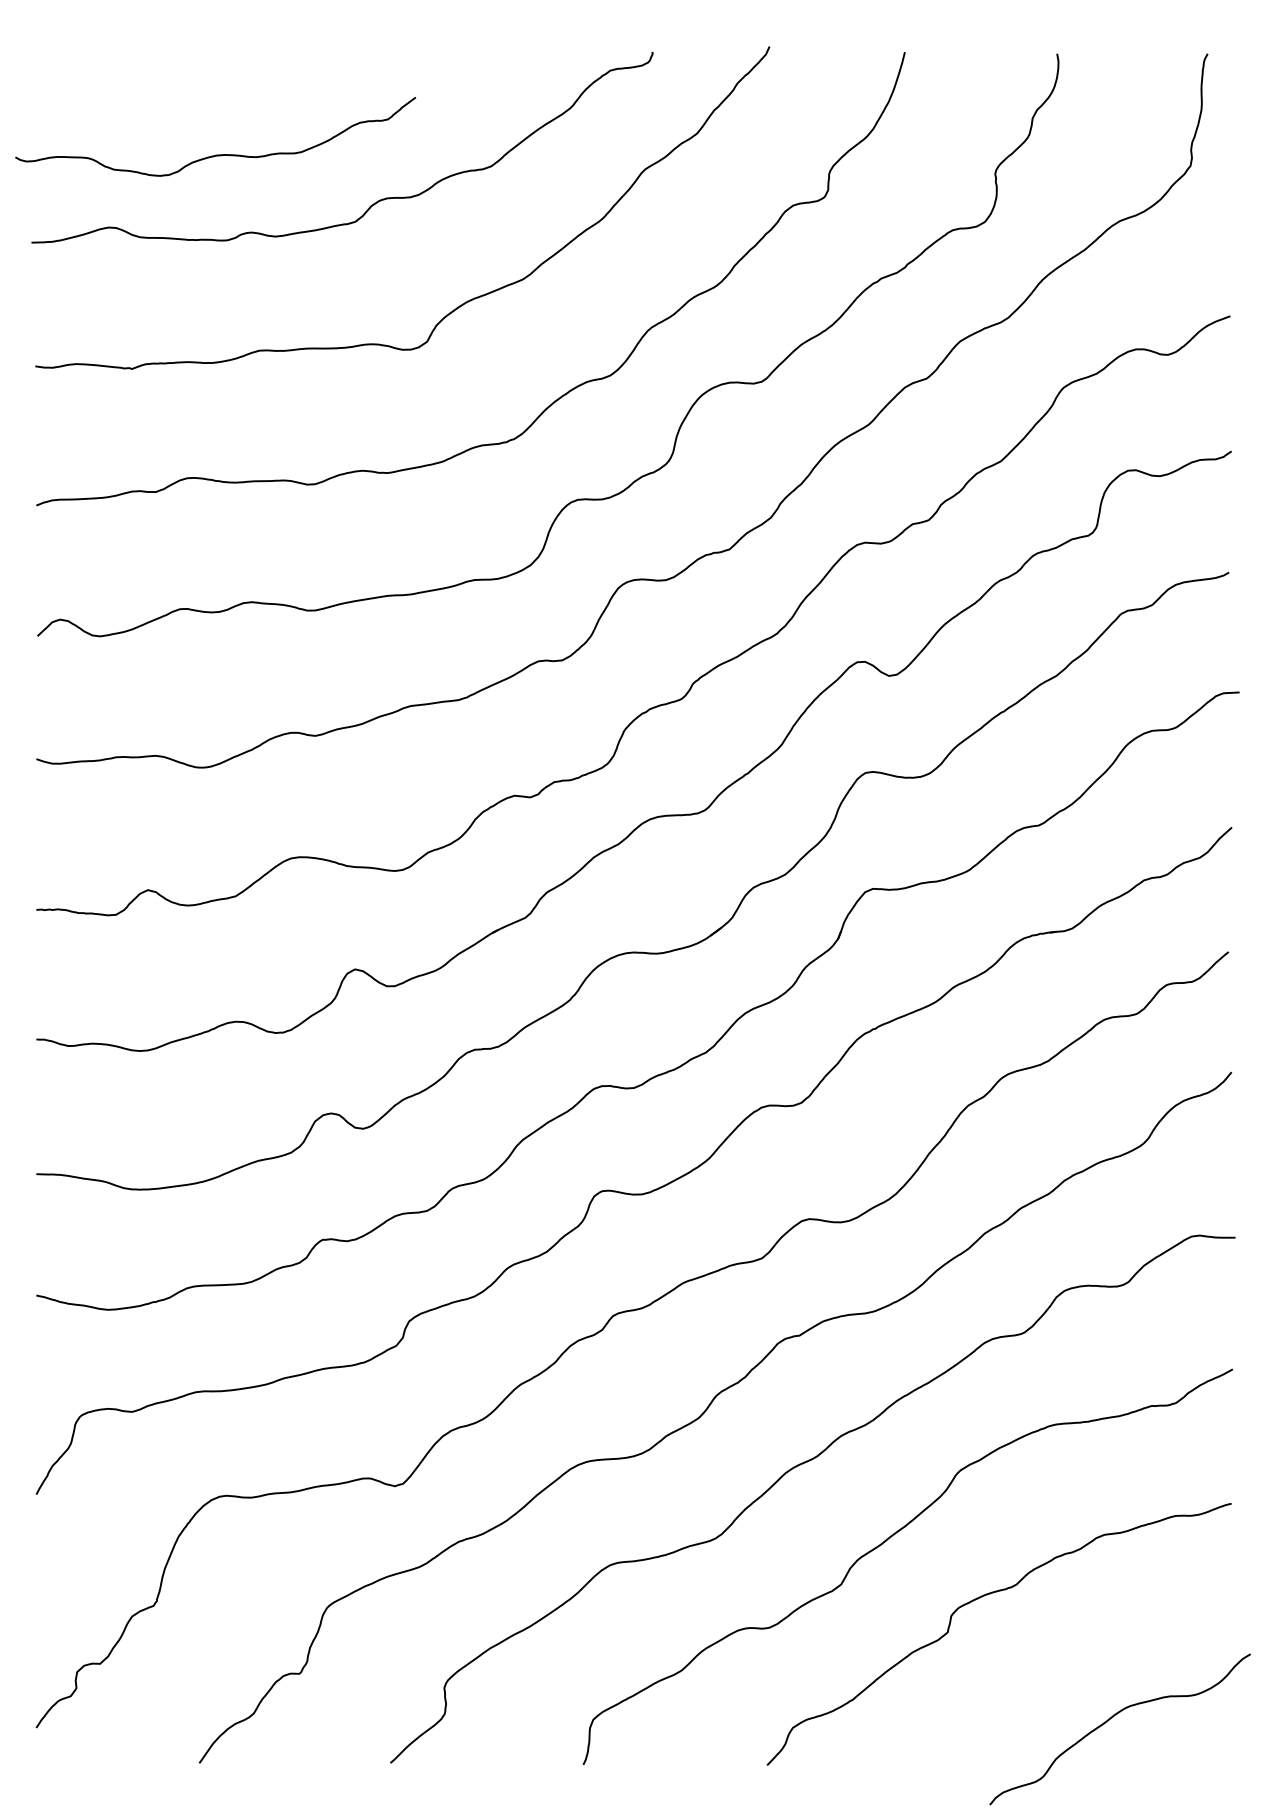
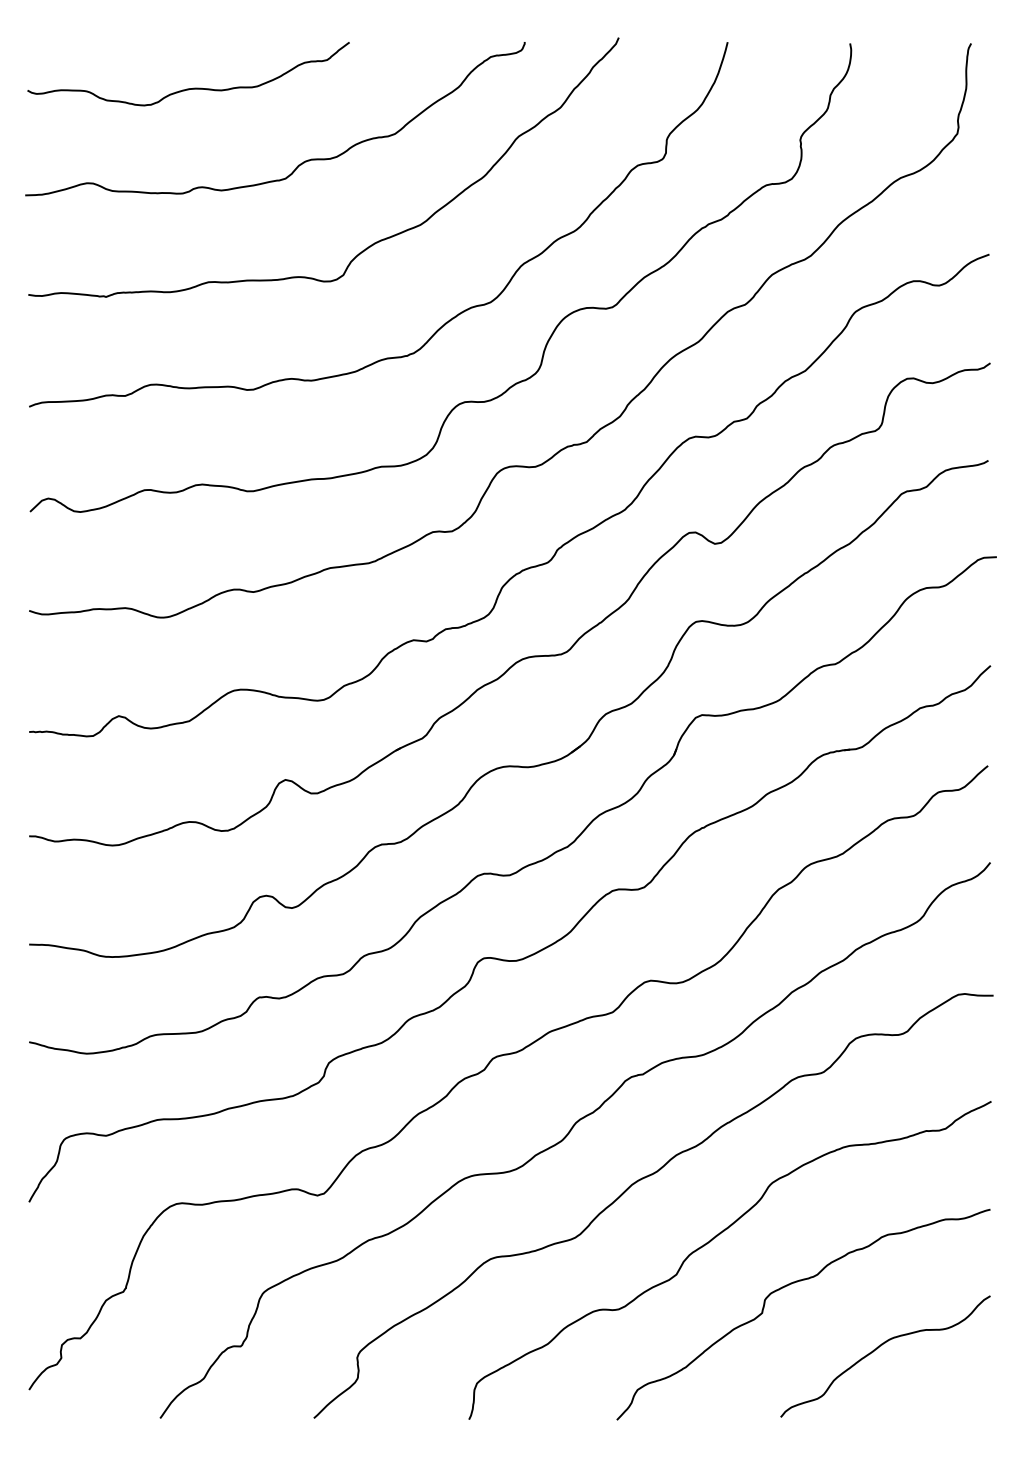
curve: (215, 154) -> (188, 88), moved
curve: (1112, 1718) -> (879, 1347), moved

